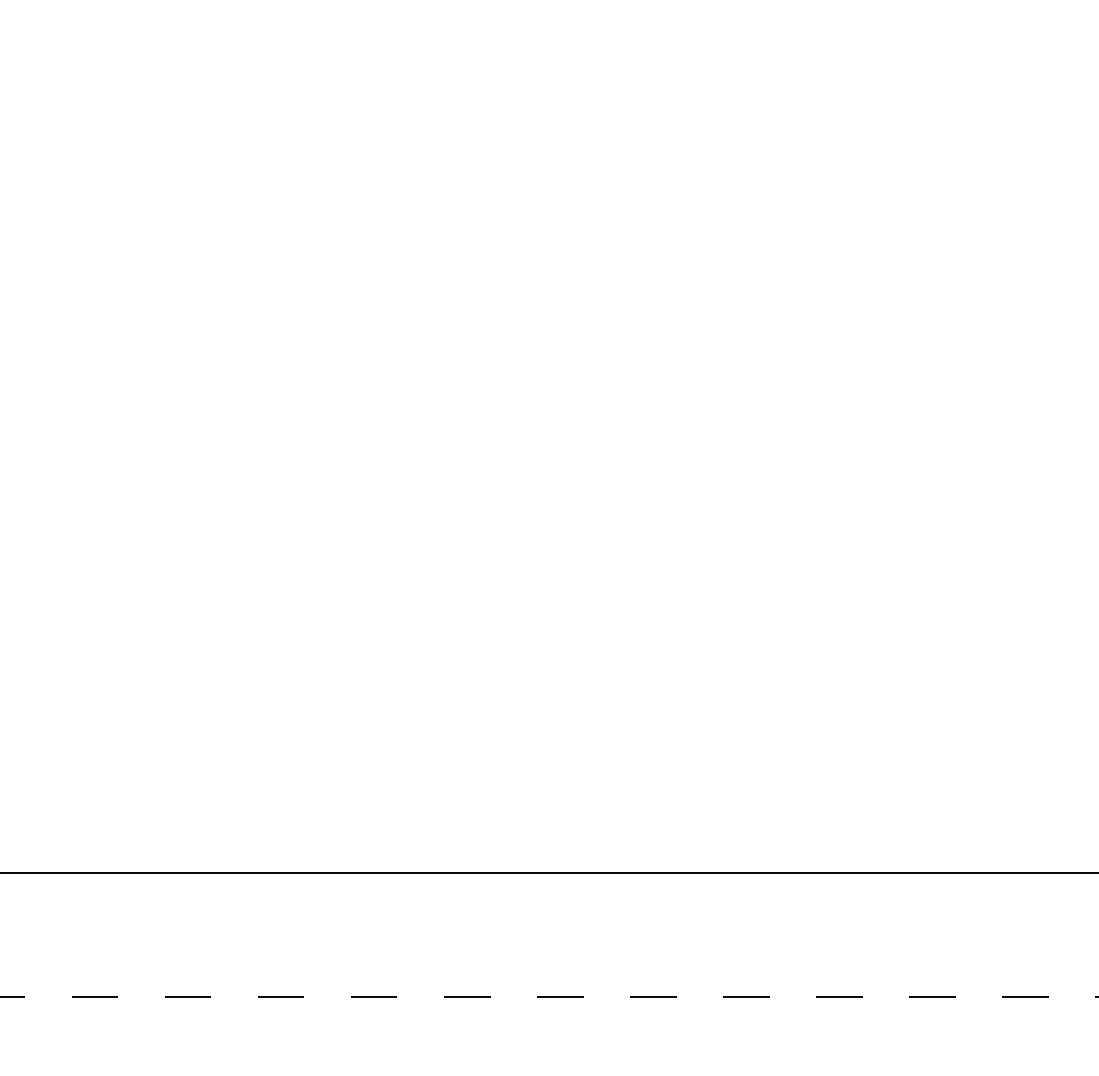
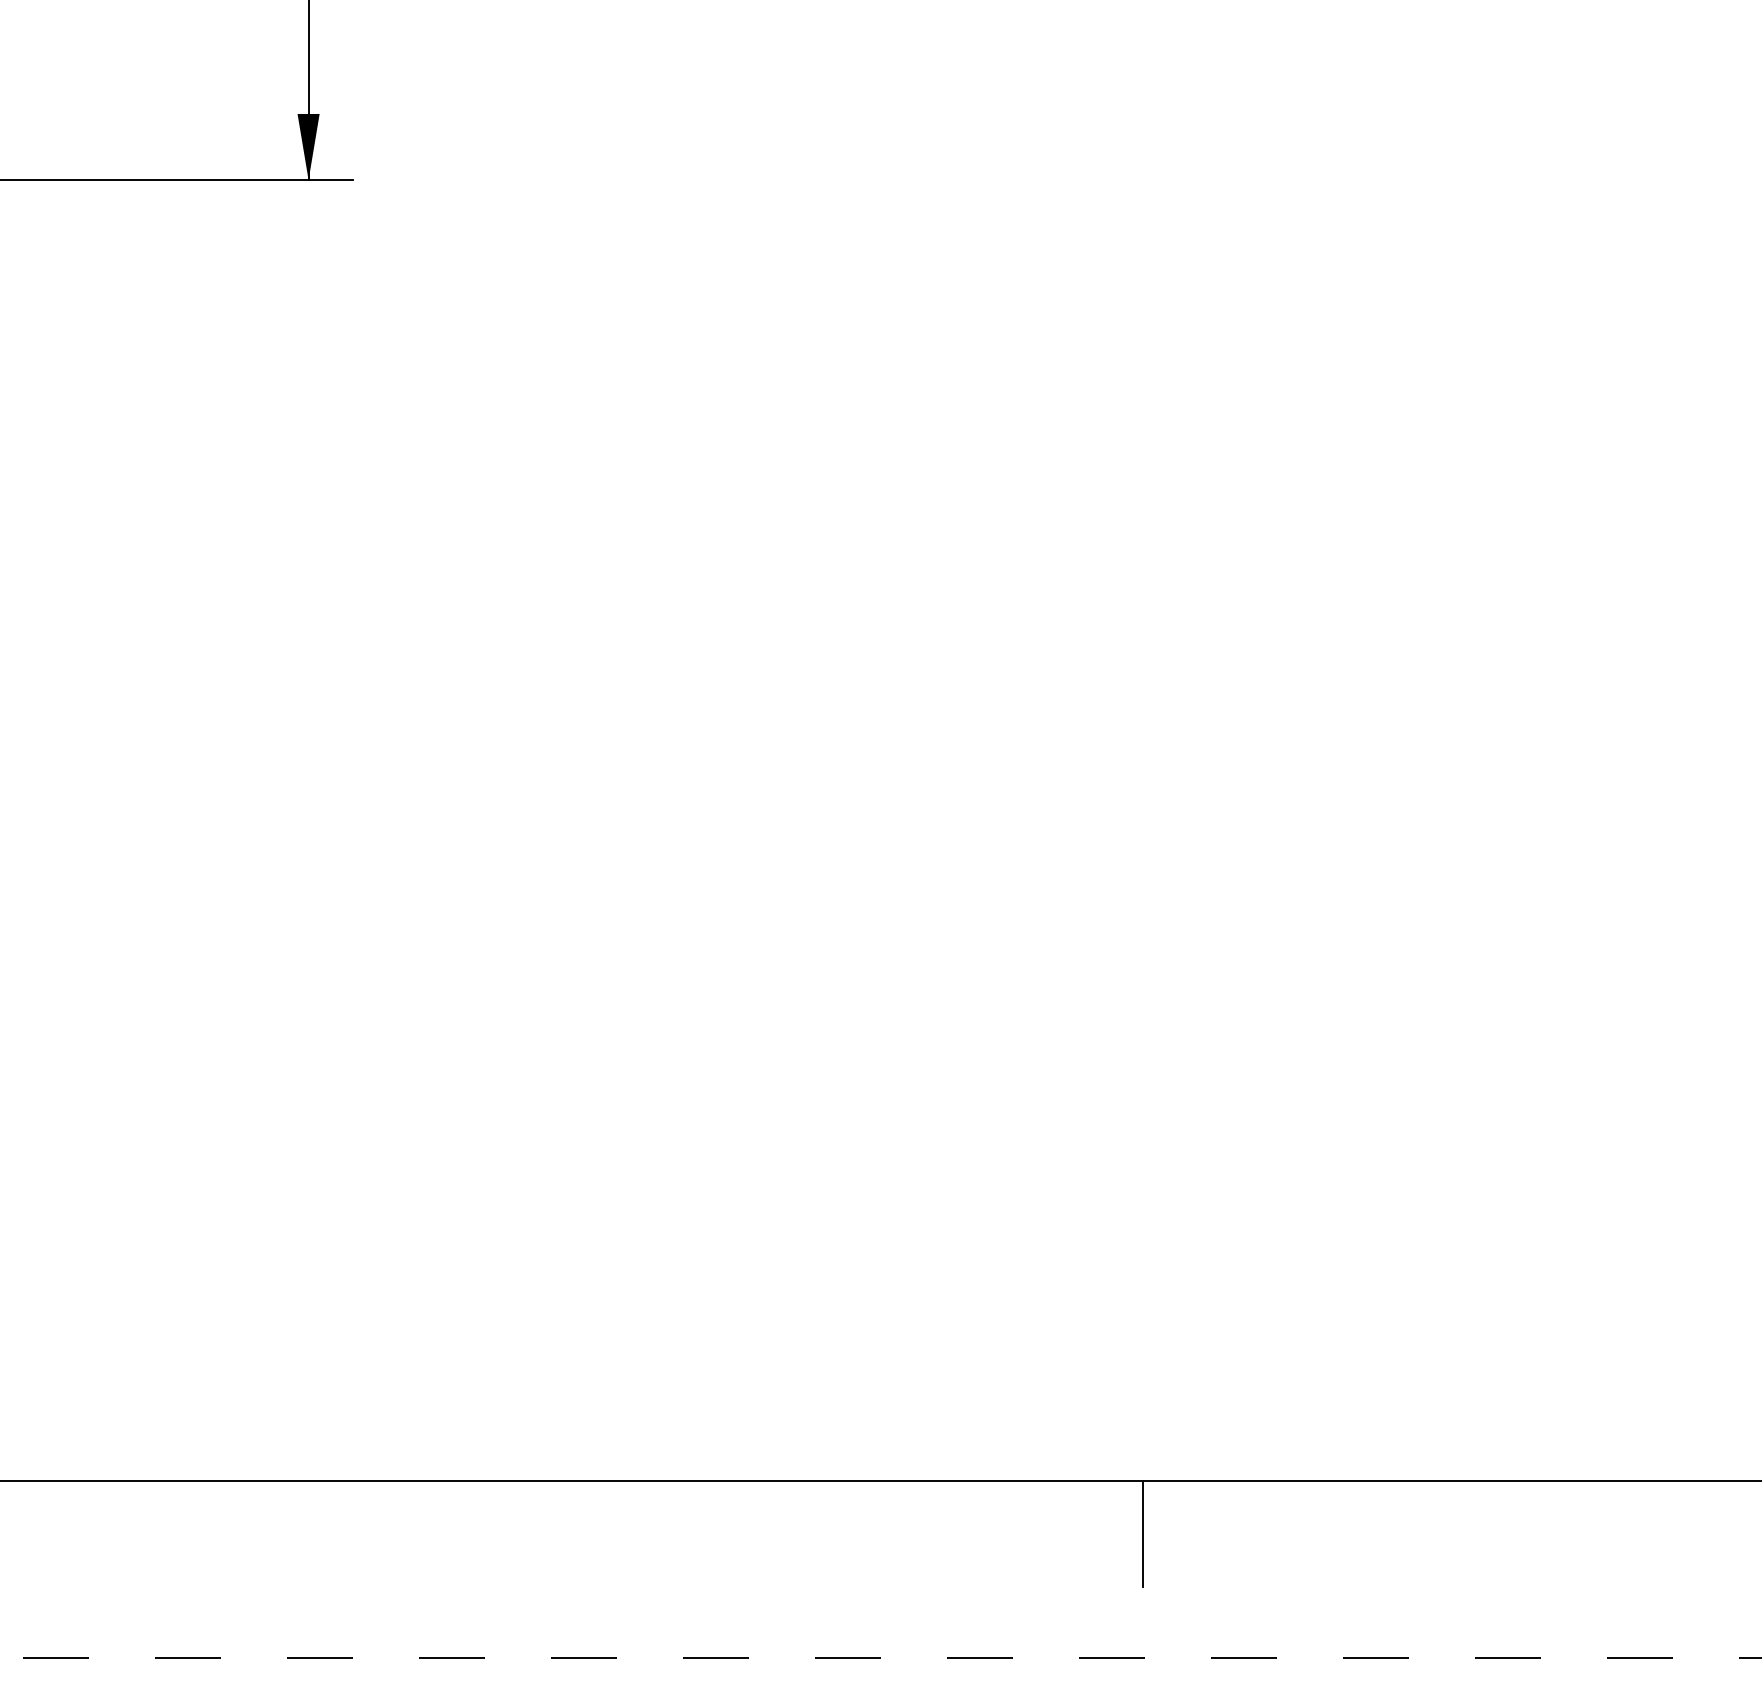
line: (861, 910) -> (1143, 1534), added

